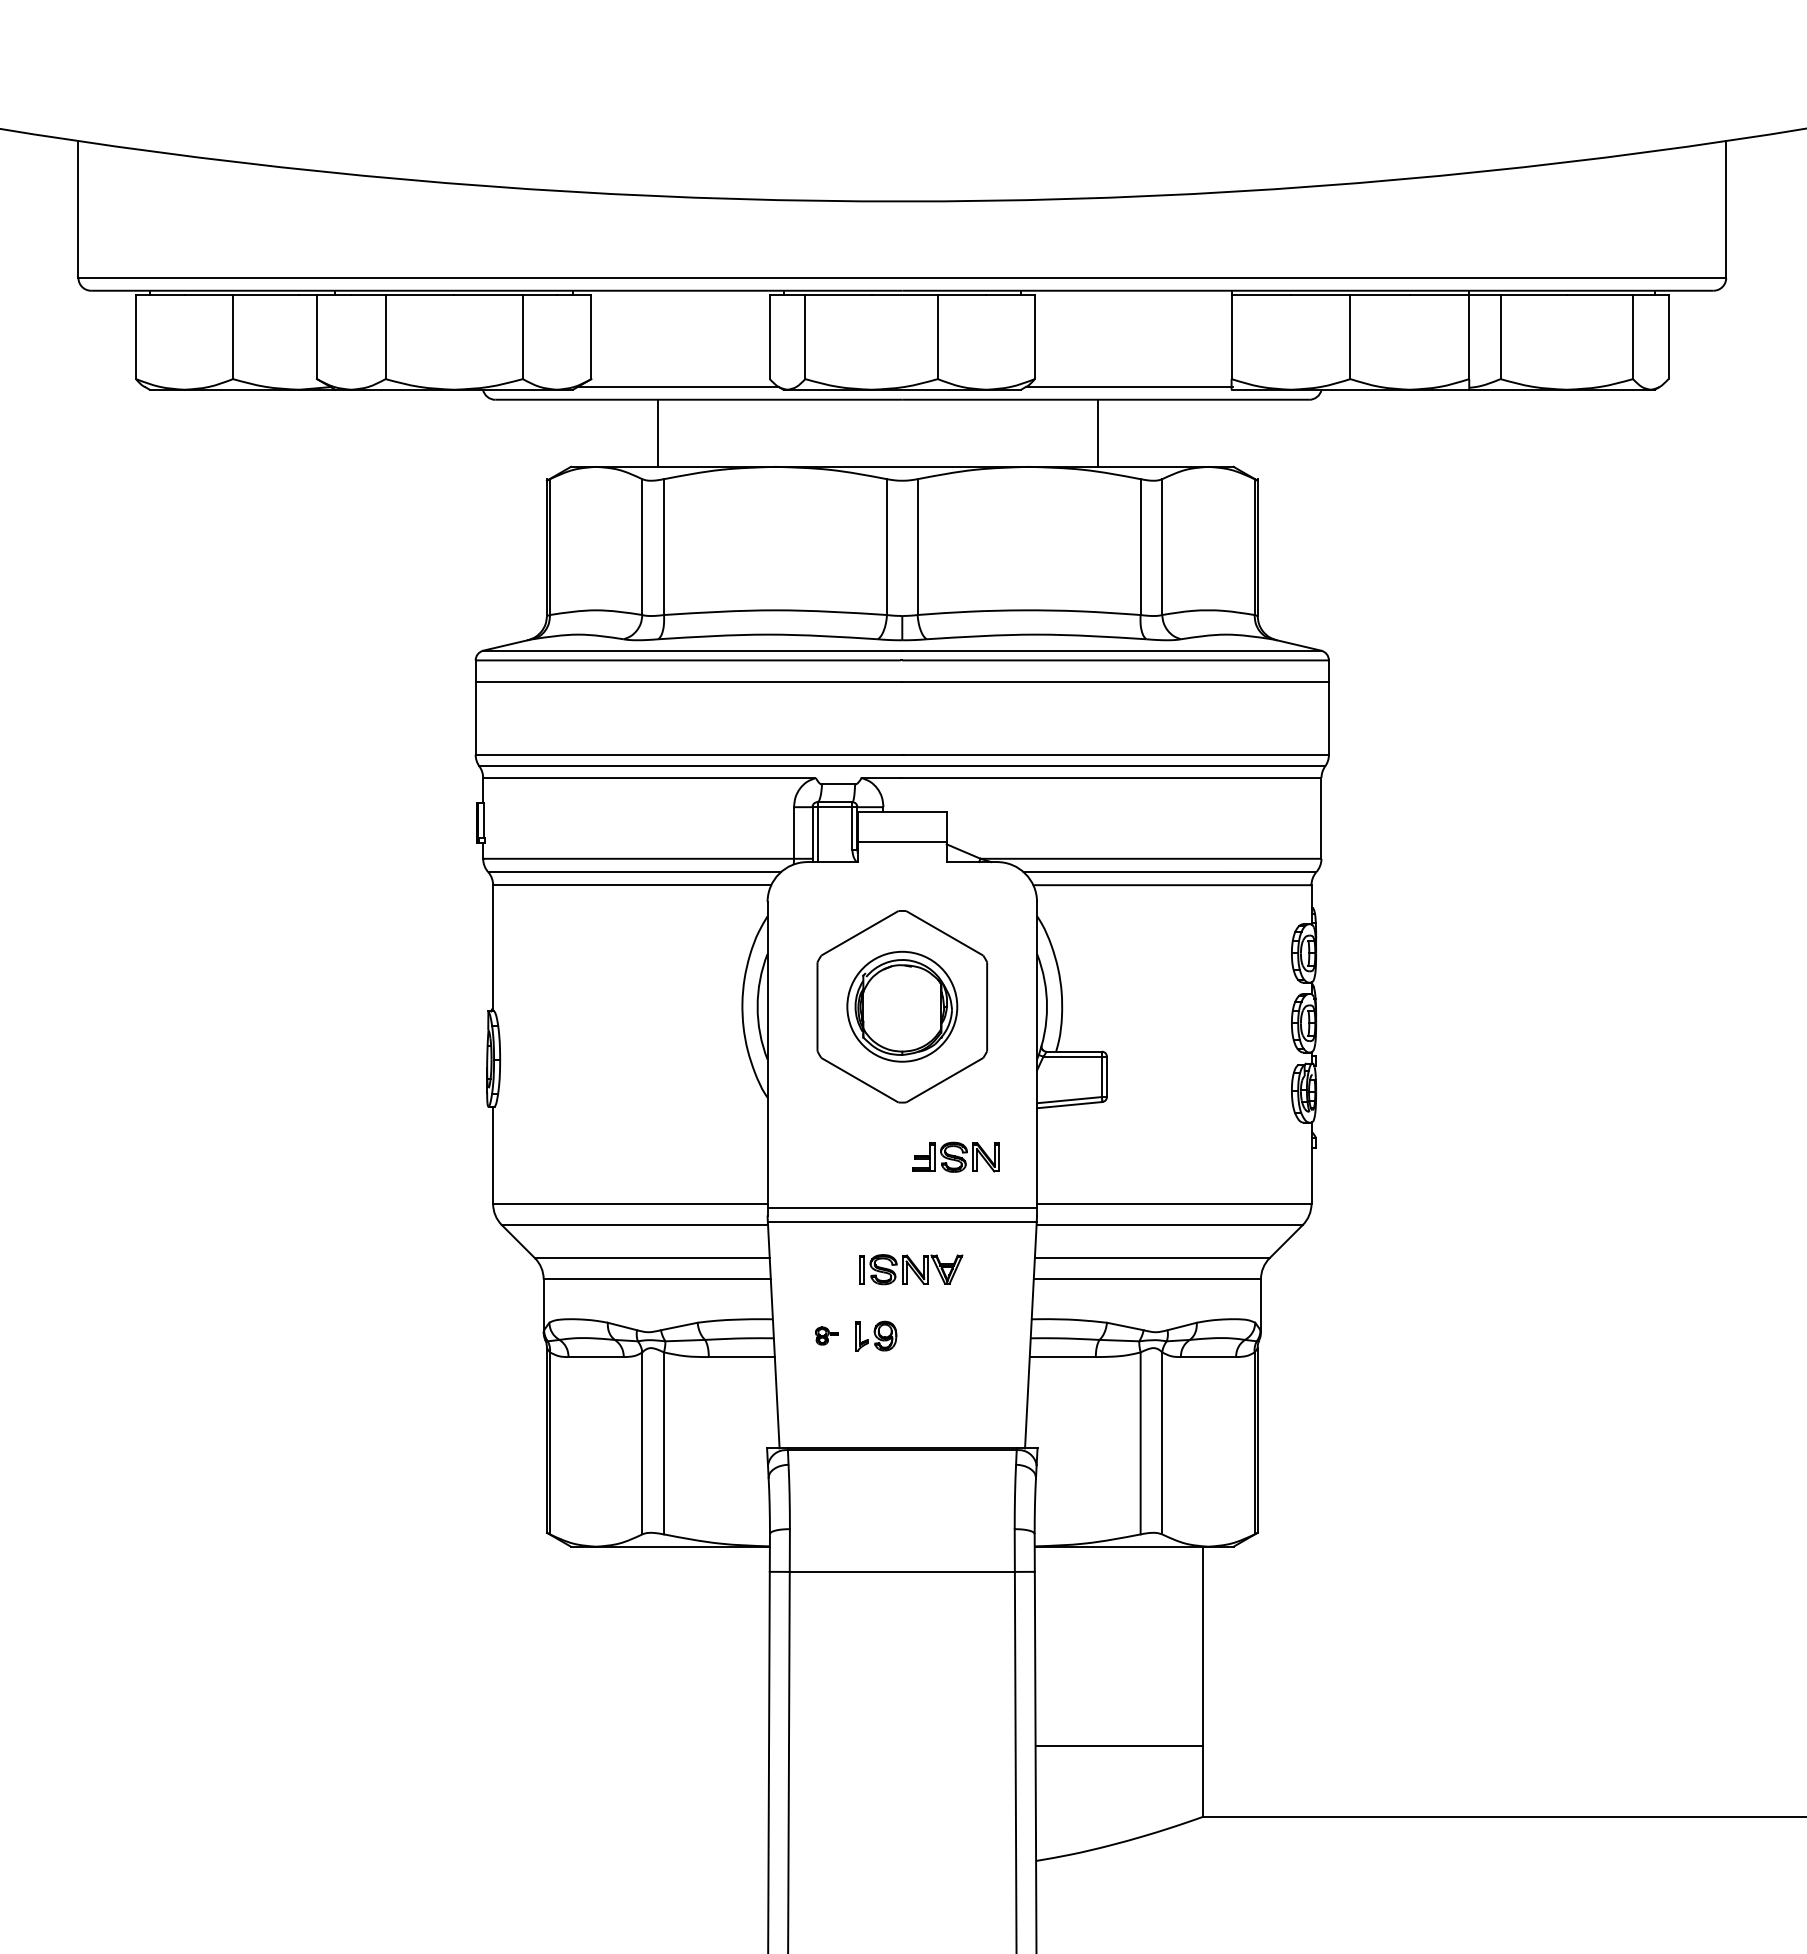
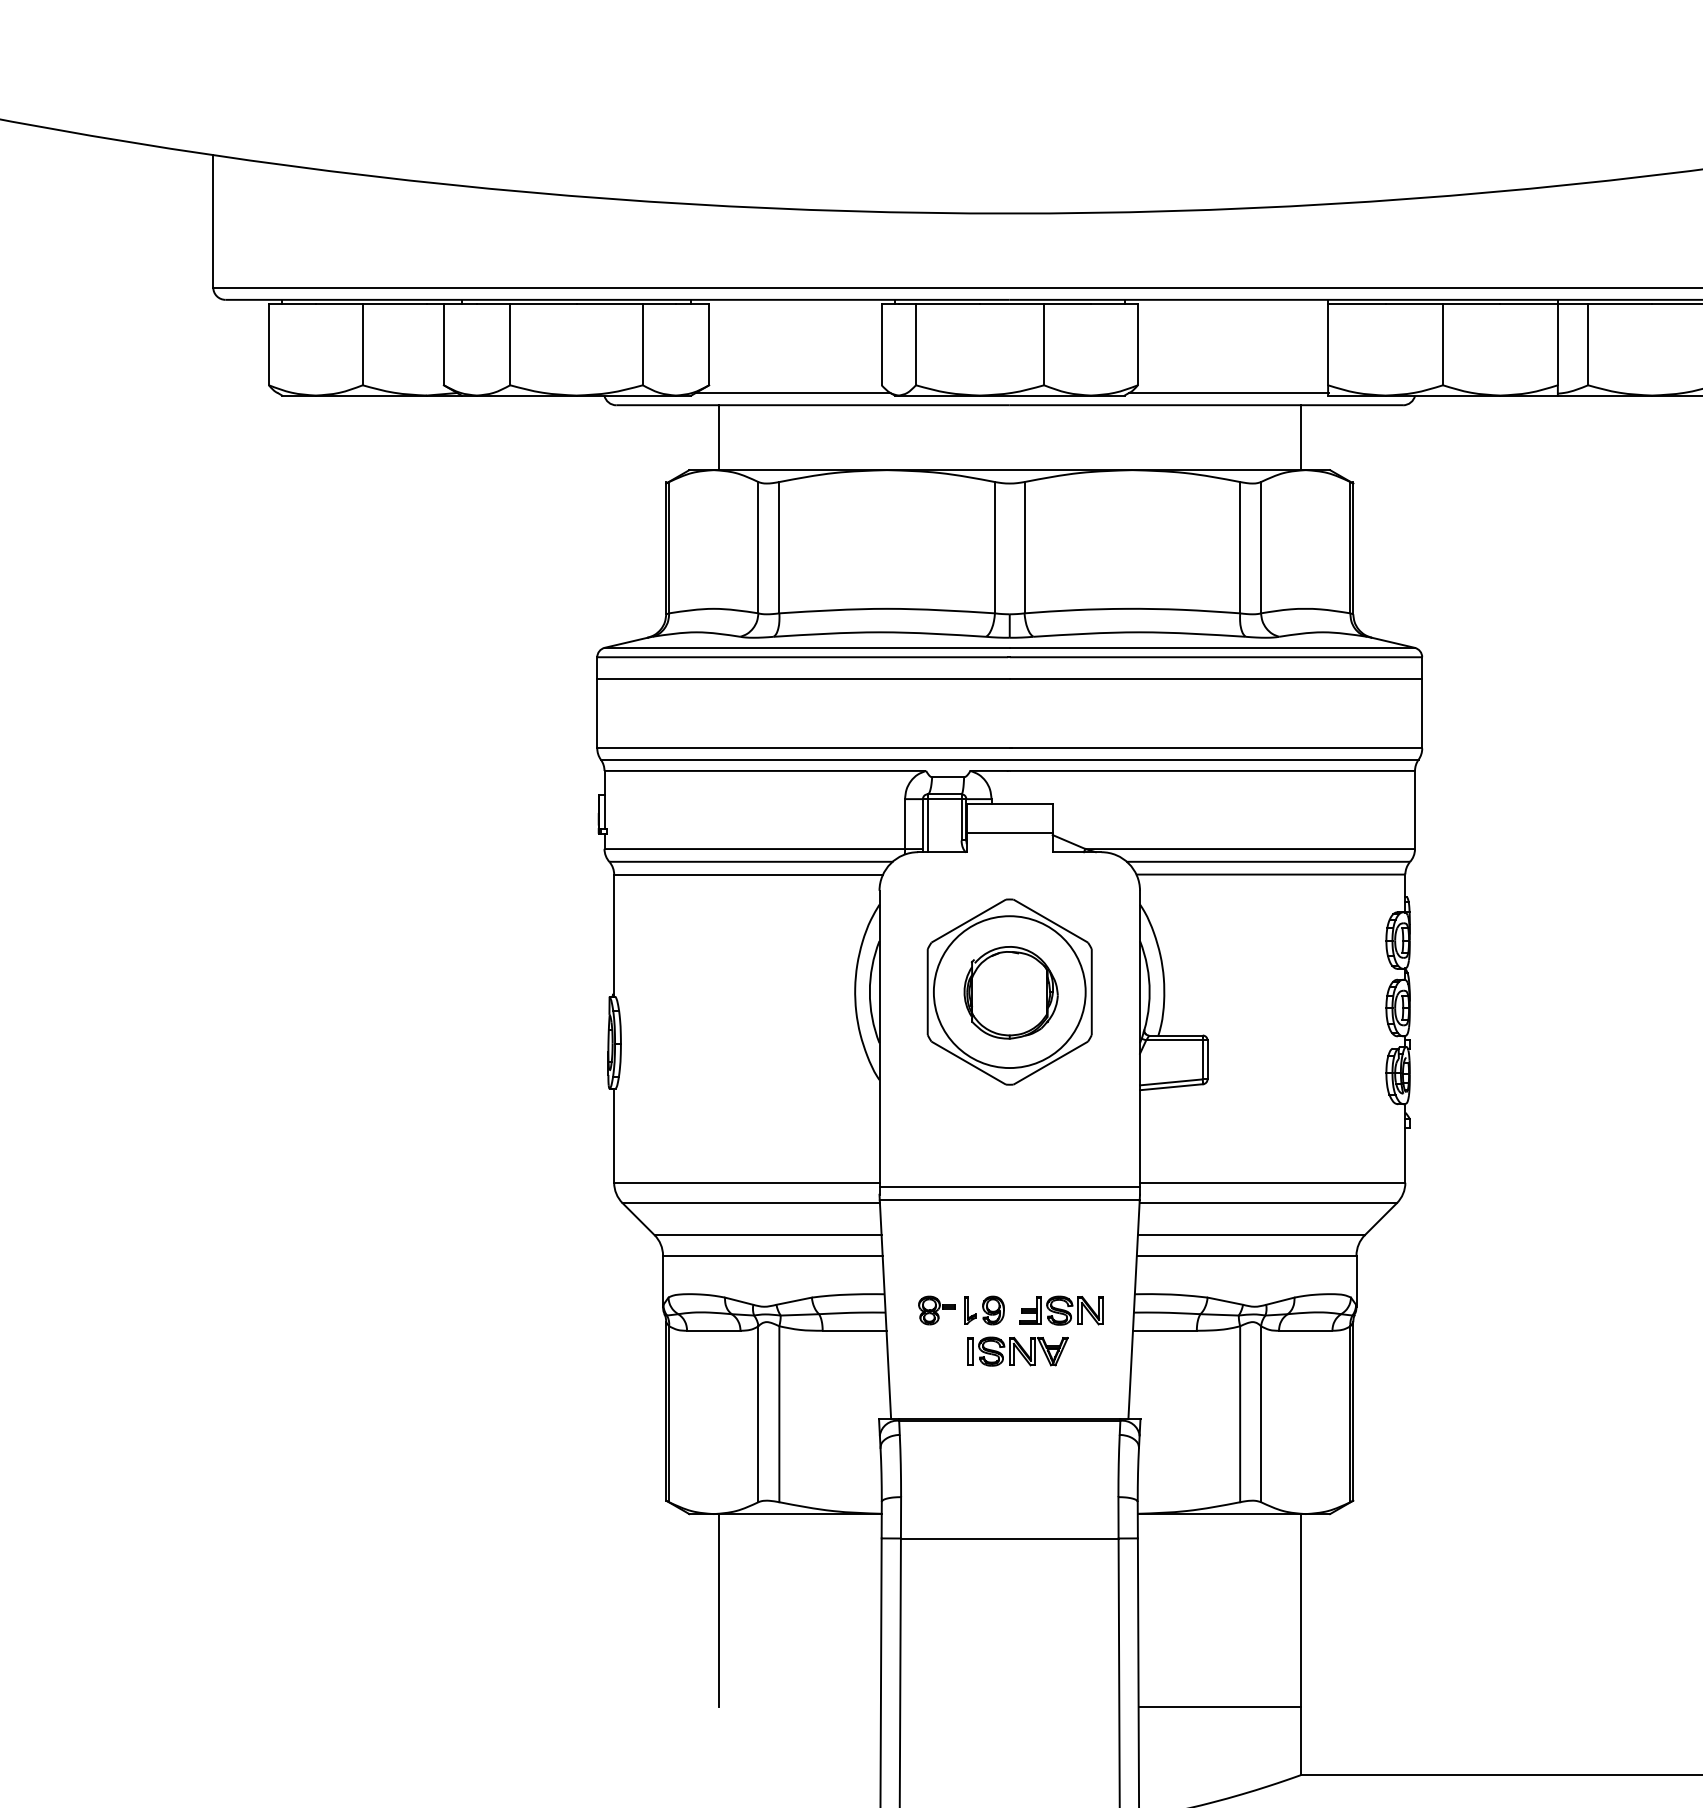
line: (658, 432) -> (718, 436), moved
line: (1098, 432) -> (1300, 436), moved
circle: (901, 1006) -> (1008, 991), size x1.43
part: (955, 1156) -> (1061, 1309), moved
part: (911, 1269) -> (1018, 1351), moved
part: (826, 1335) -> (936, 1309), size x1.67
line: (601, 1646) -> (718, 1610), added

